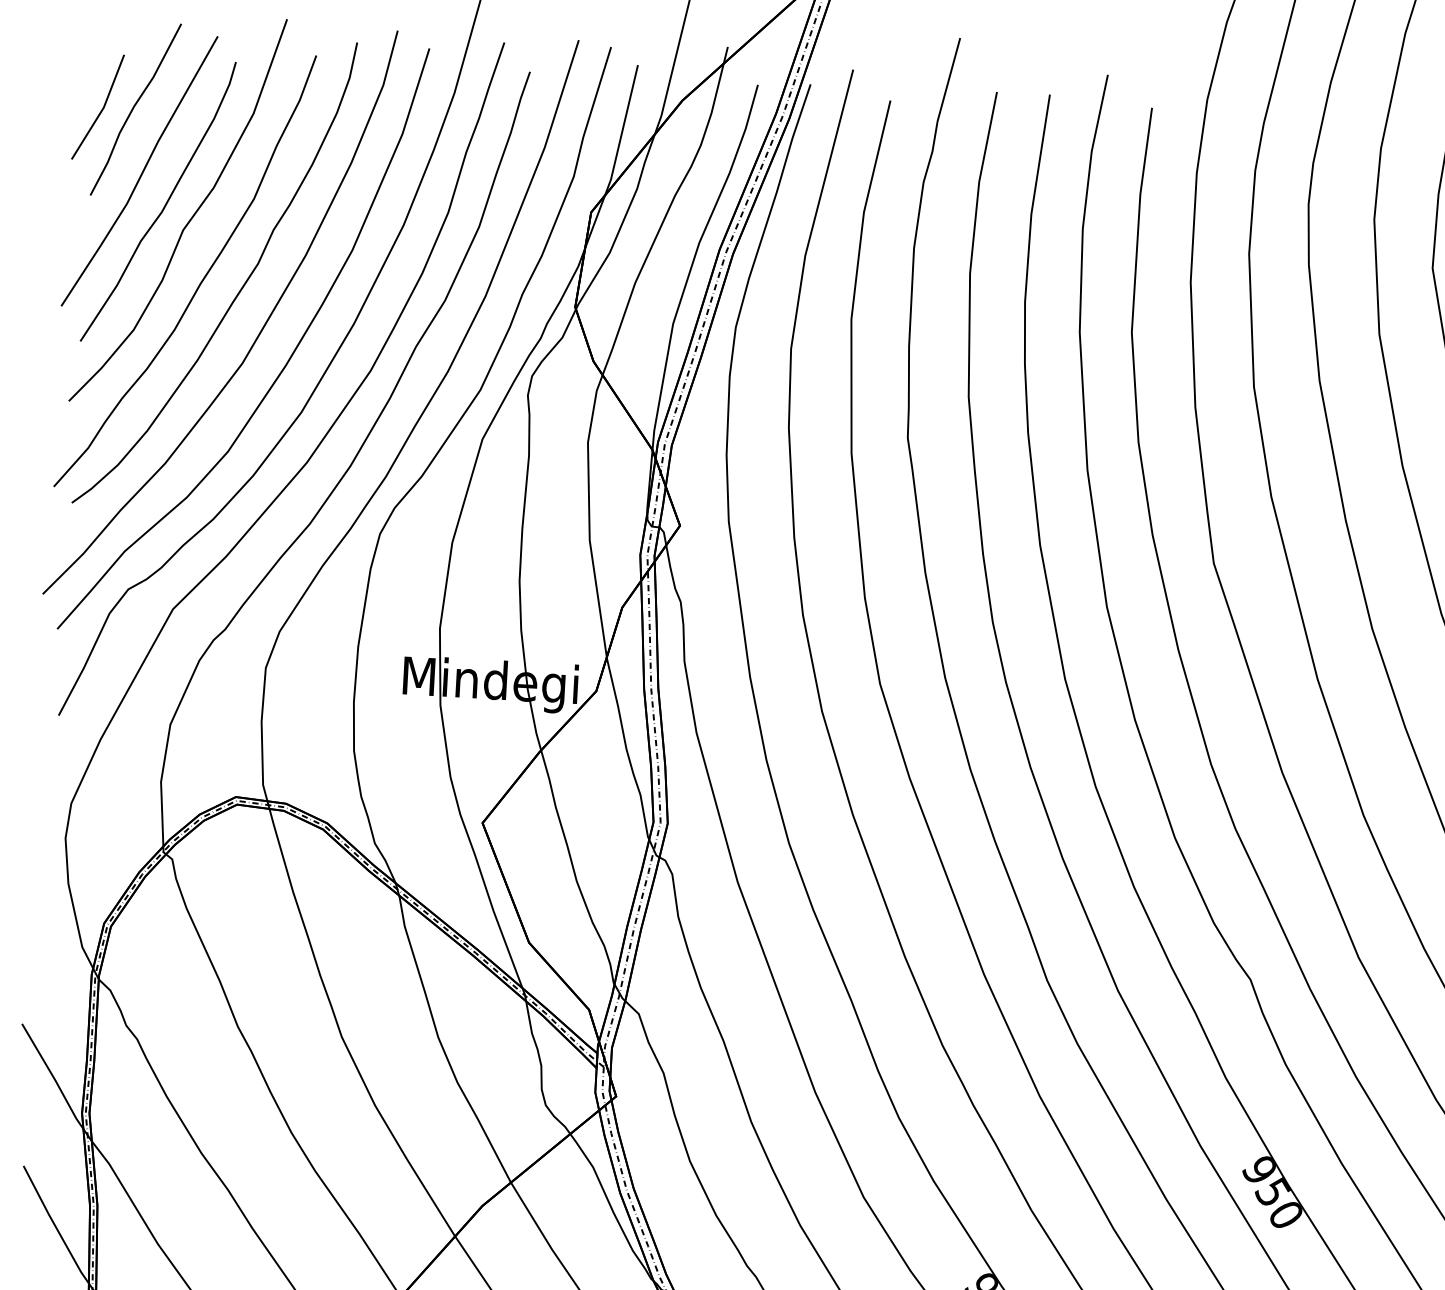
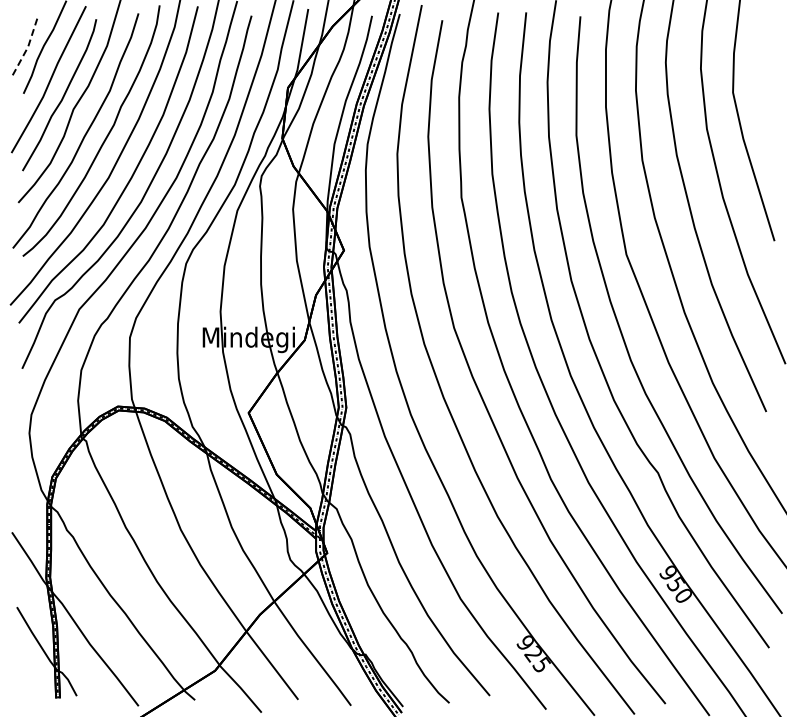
line: (102, 108) -> (27, 47), solid -> dashed

